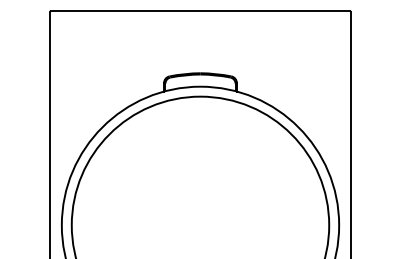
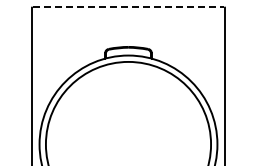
line: (200, 11) -> (128, 7), solid -> dashed

